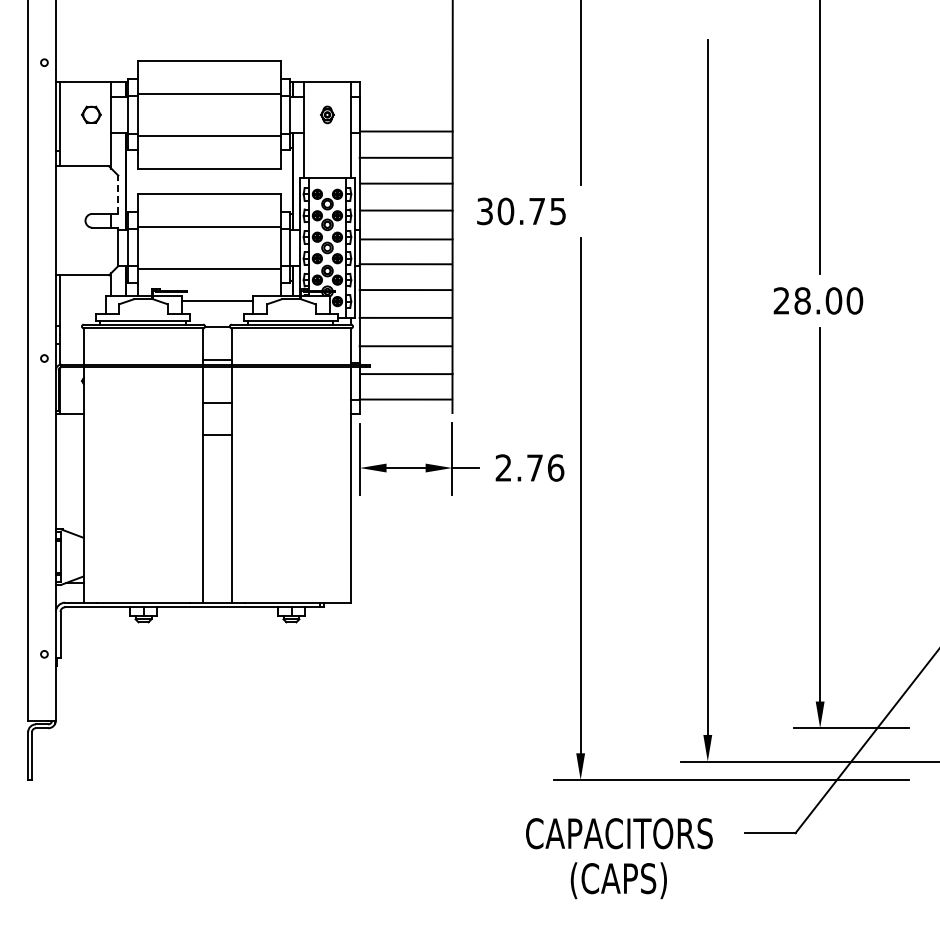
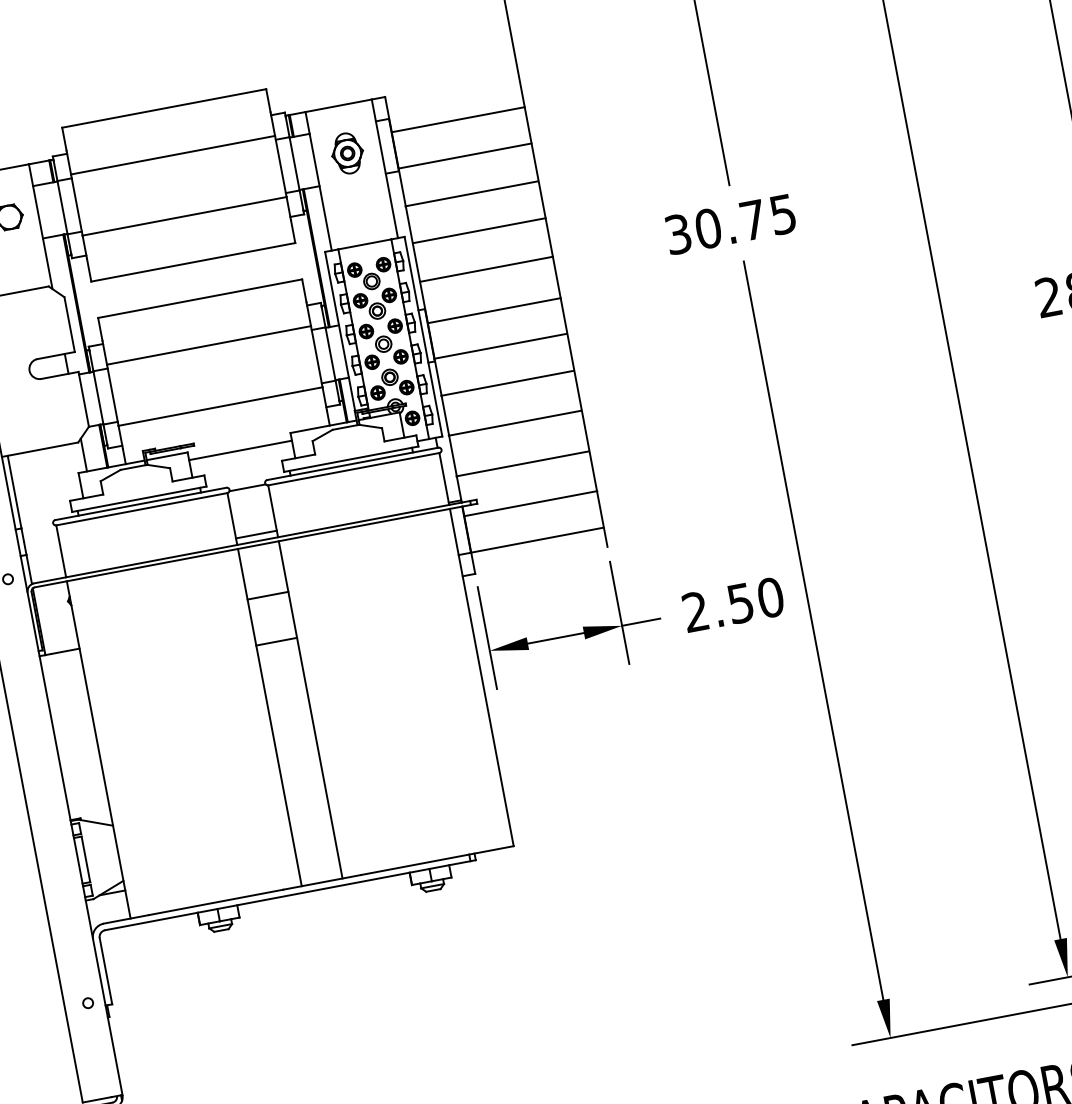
line: (406, 106) -> (458, 120), added
part: (327, 114) -> (347, 152), size x1.67
line: (118, 194) -> (69, 324), dashed -> solid
text: (521, 211) -> (730, 224), moved
text: (545, 467) -> (755, 599), 2.76 -> 2.50

